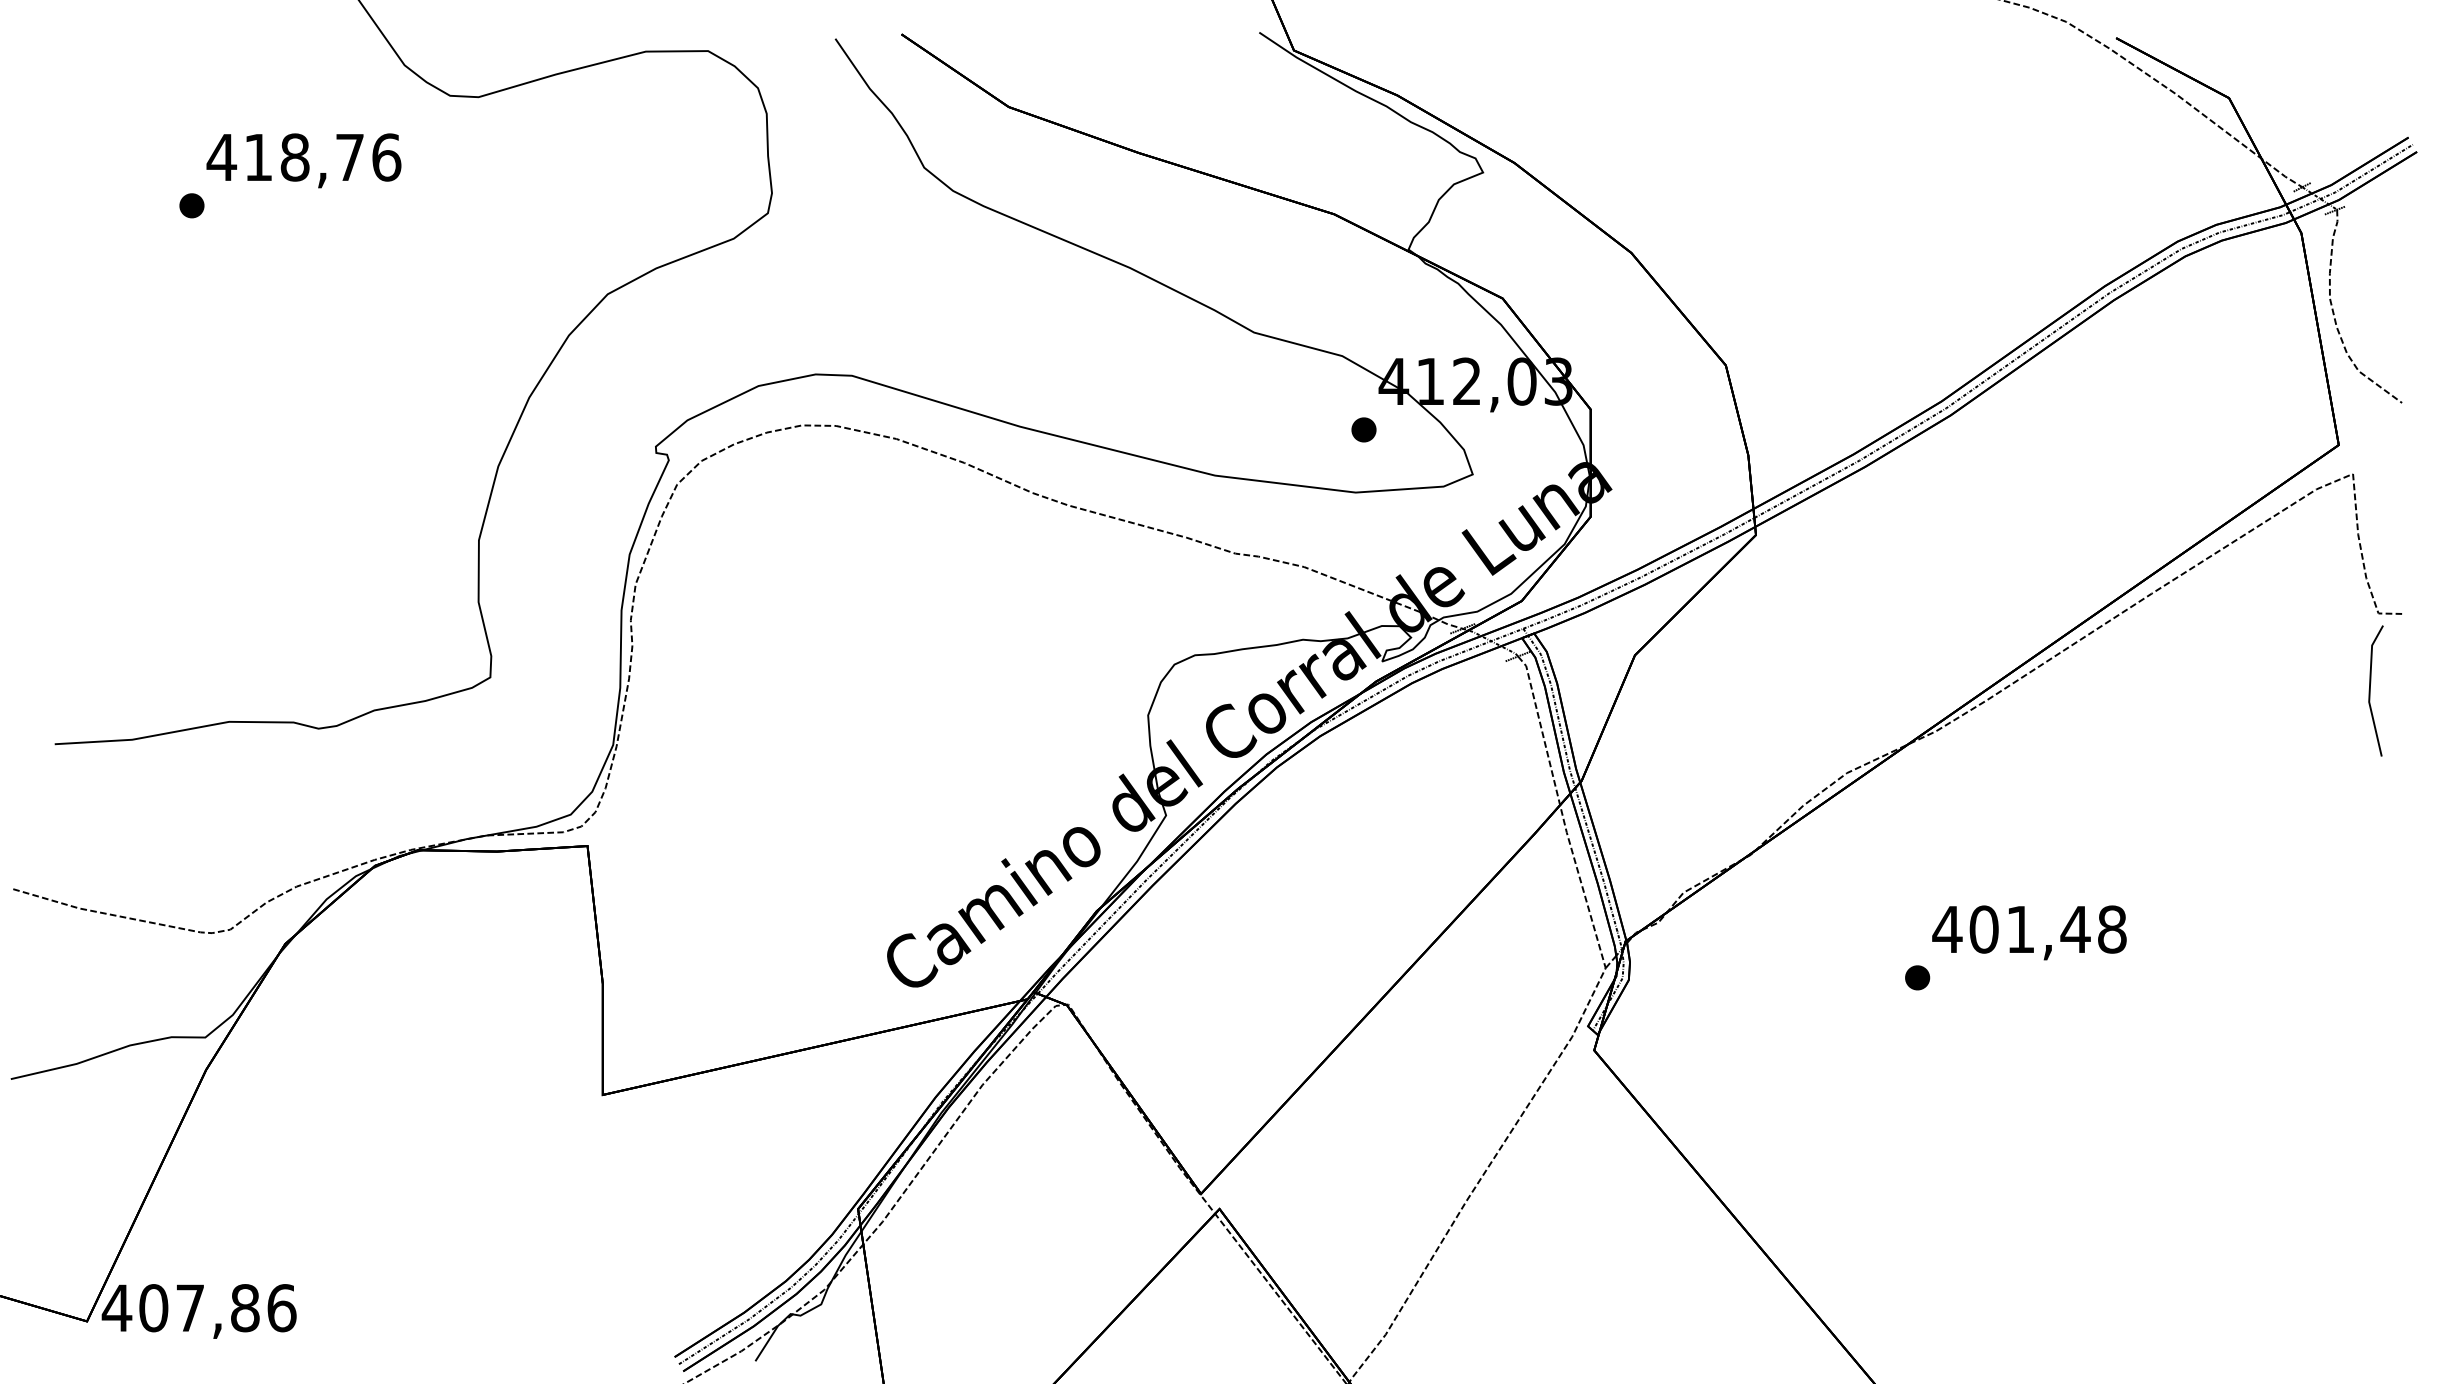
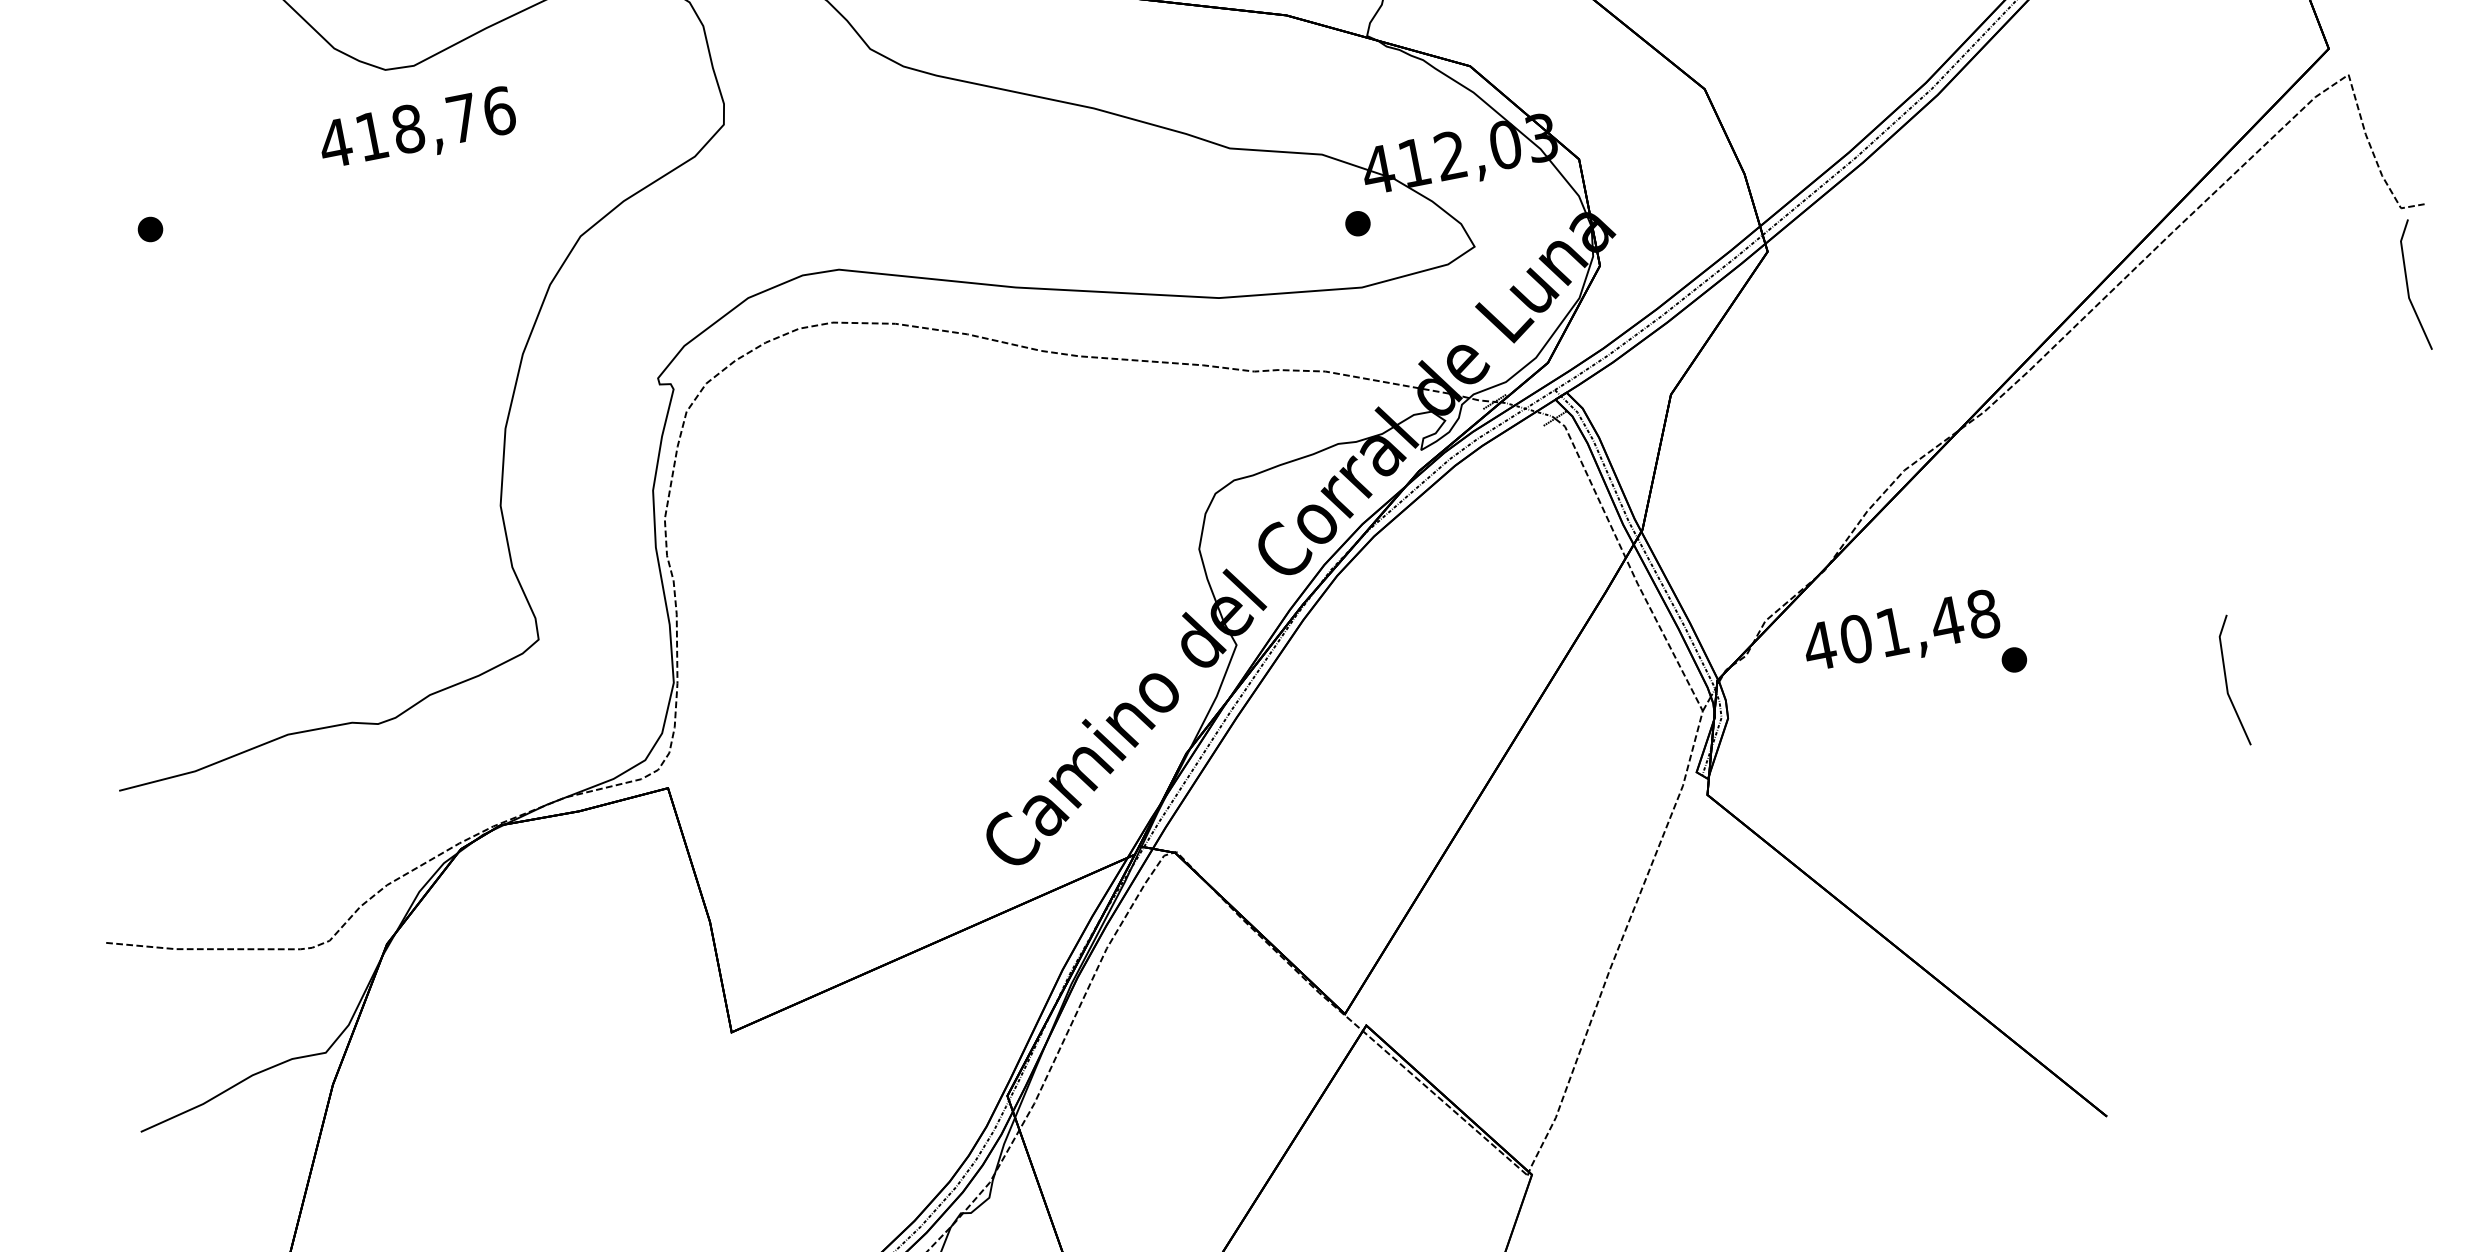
text: (303, 160) -> (417, 130), moved
text: (2029, 932) -> (1901, 633), moved
line: (2119, 1039) -> (2226, 681), added

